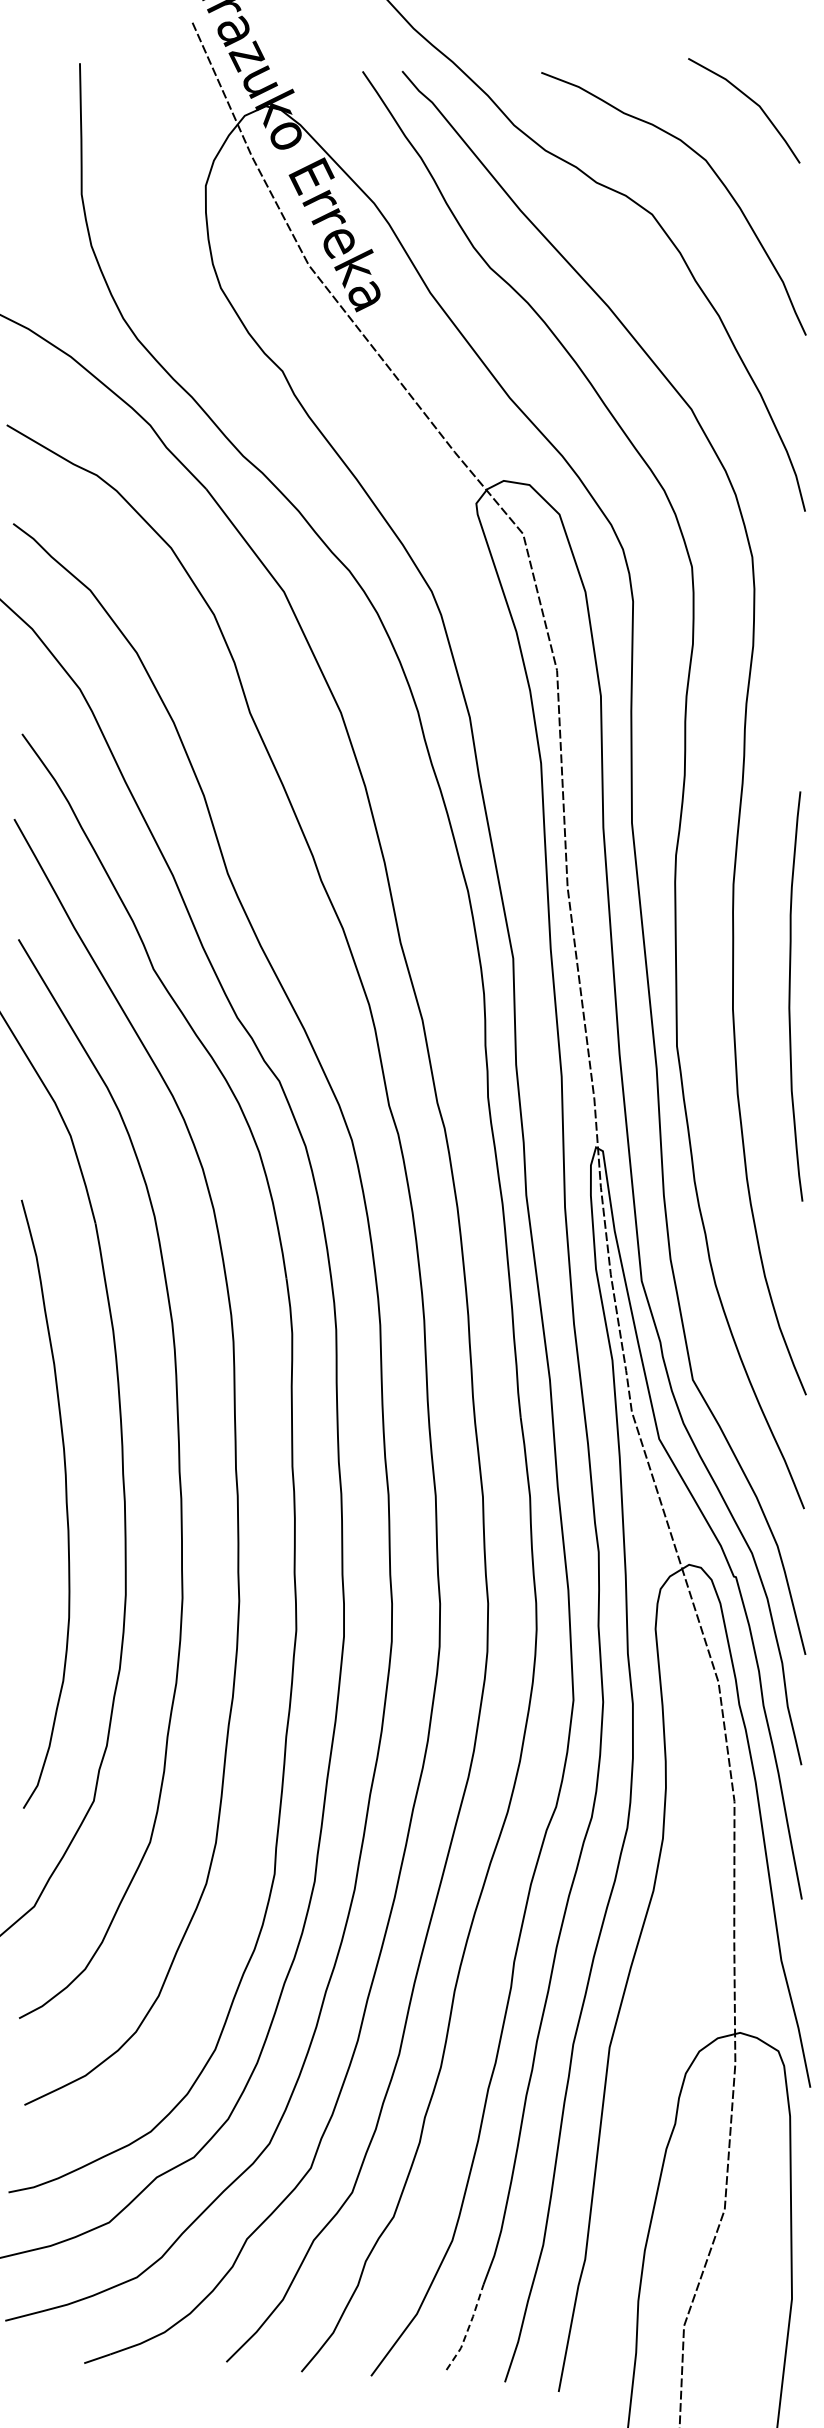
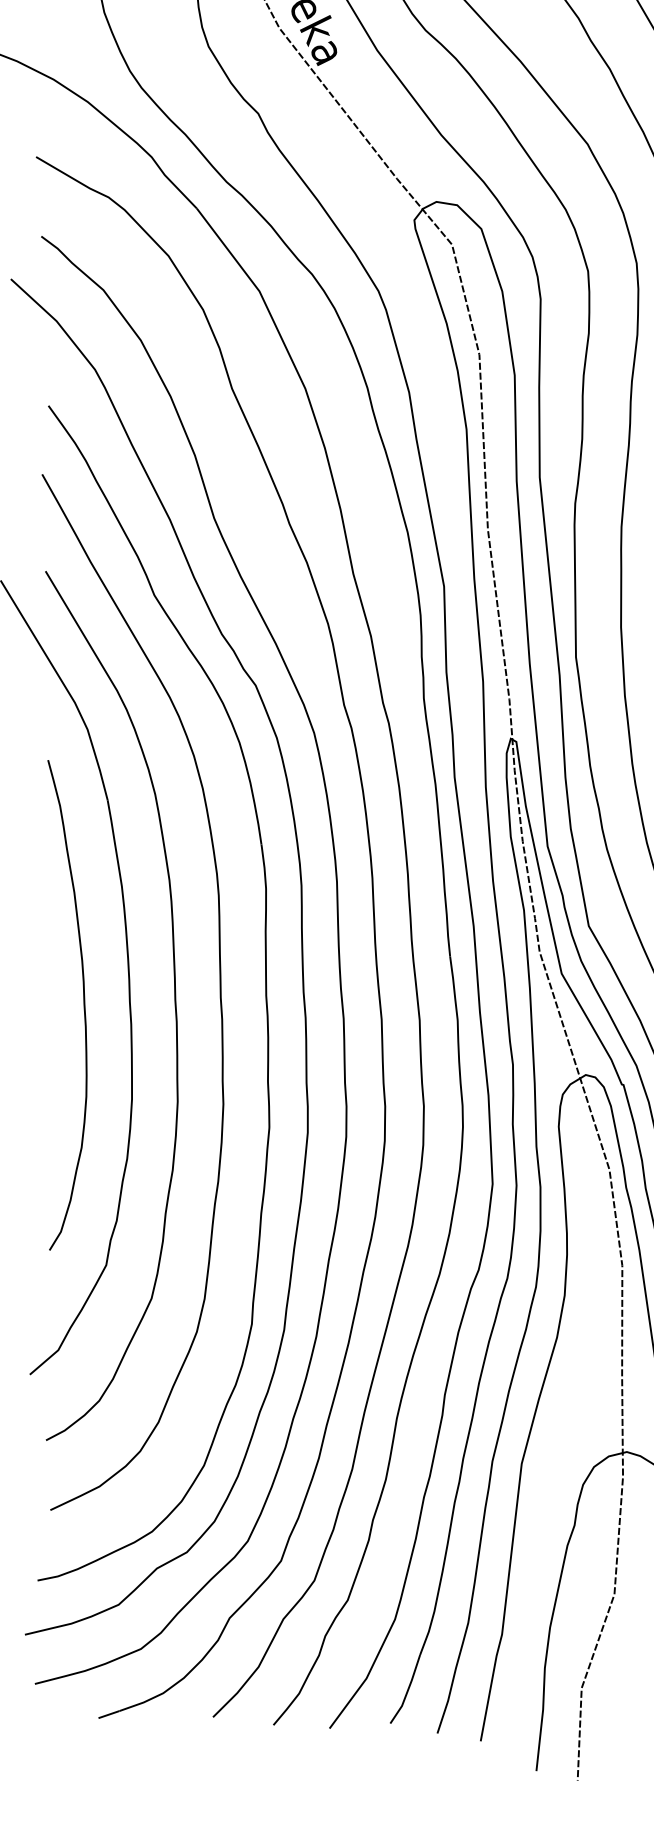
curve: (65, 1503) -> (83, 1004), moved
line: (468, 2328) -> (408, 1690), dashed -> solid

